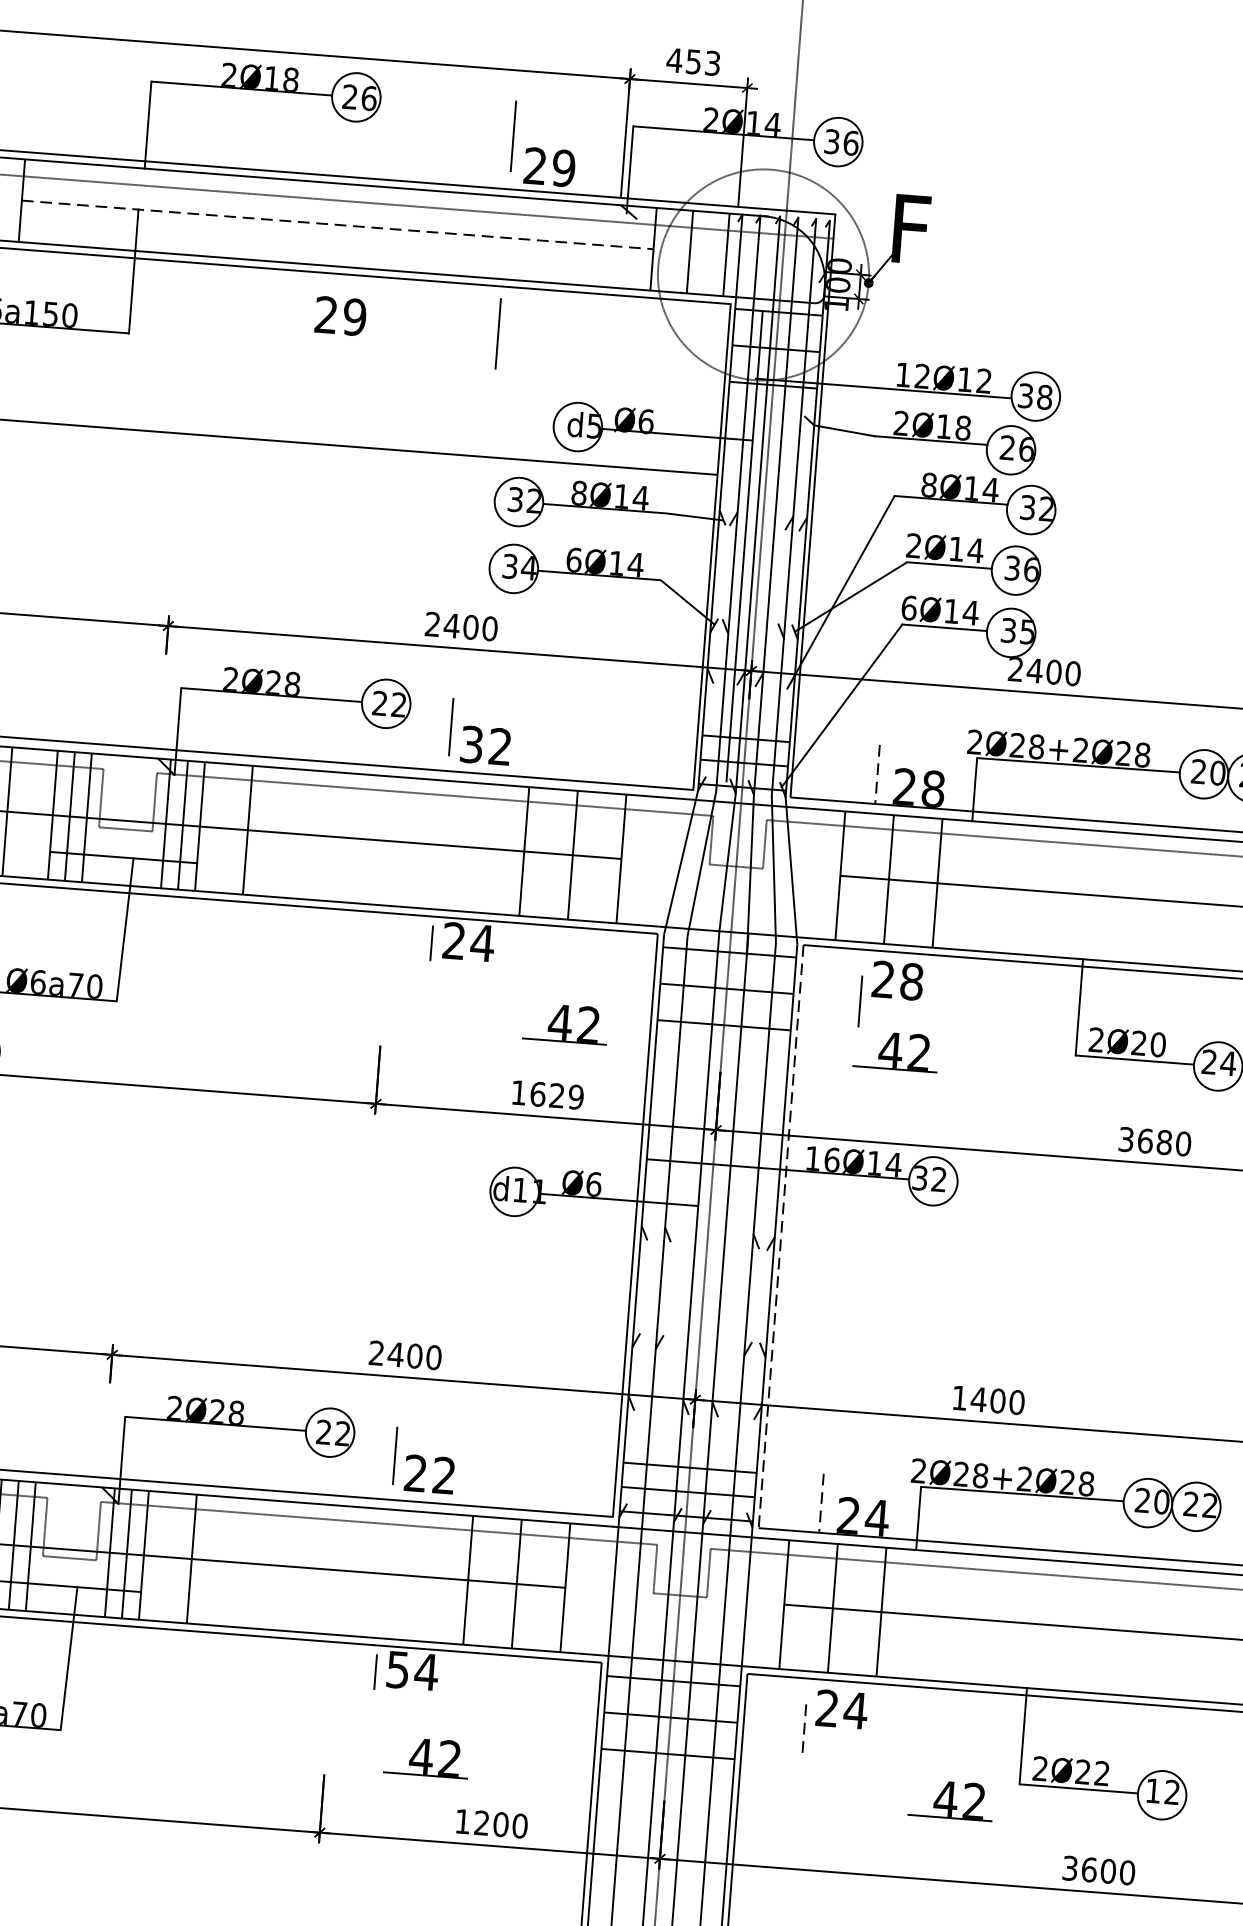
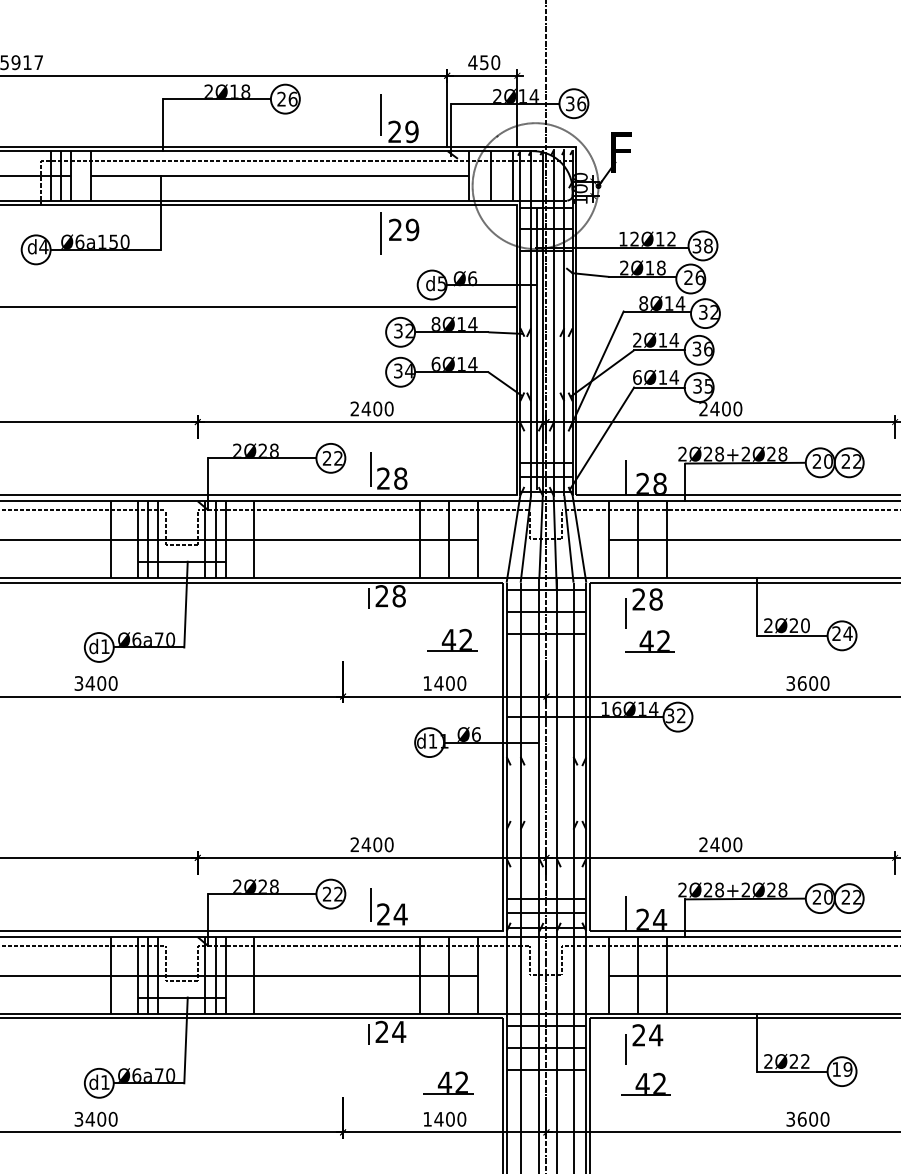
text: (712, 63) -> (495, 62), 453 -> 450
line: (338, 224) -> (280, 175), dashed -> solid
text: (341, 315) -> (404, 229), moved
text: (486, 745) -> (392, 478), 32 -> 28
line: (878, 773) -> (626, 477), dashed -> solid
text: (483, 943) -> (399, 596), 24 -> 28
text: (557, 1095) -> (450, 683), 1629 -> 1400
text: (1164, 1142) -> (813, 683), 3680 -> 3600
line: (781, 1237) -> (590, 757), dashed -> solid
text: (959, 1397) -> (703, 844), 1400 -> 2400
text: (443, 1475) -> (400, 914), 22 -> 24
line: (821, 1503) -> (626, 913), dashed -> solid
text: (397, 1668) -> (381, 1031), 54 -> 24
line: (804, 1730) -> (626, 1049), dashed -> solid
part: (427, 1756) -> (448, 1082), moved
text: (1171, 1792) -> (847, 1069), 12 -> 19
part: (950, 1798) -> (645, 1083), moved
text: (481, 1821) -> (438, 1118), 1200 -> 1400

